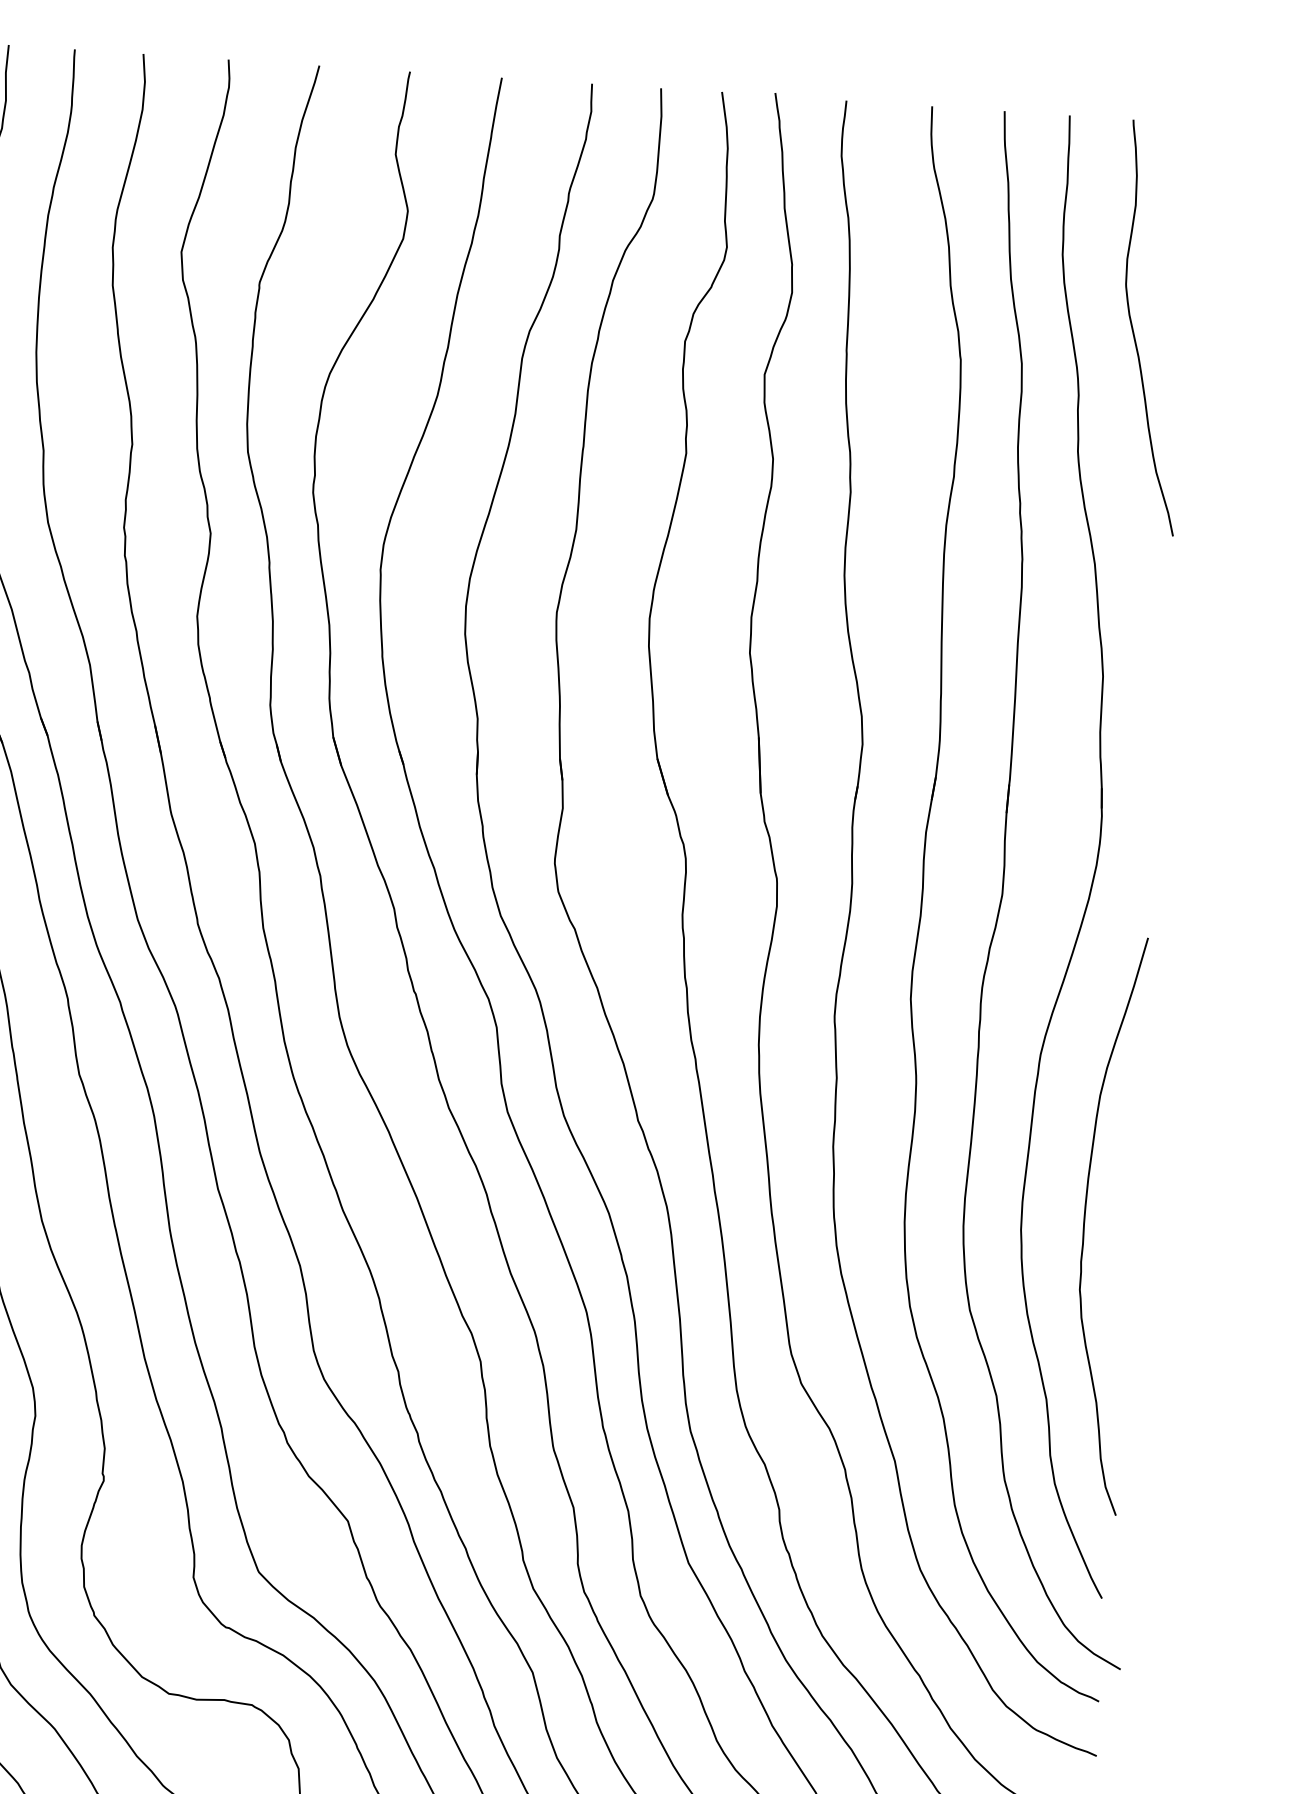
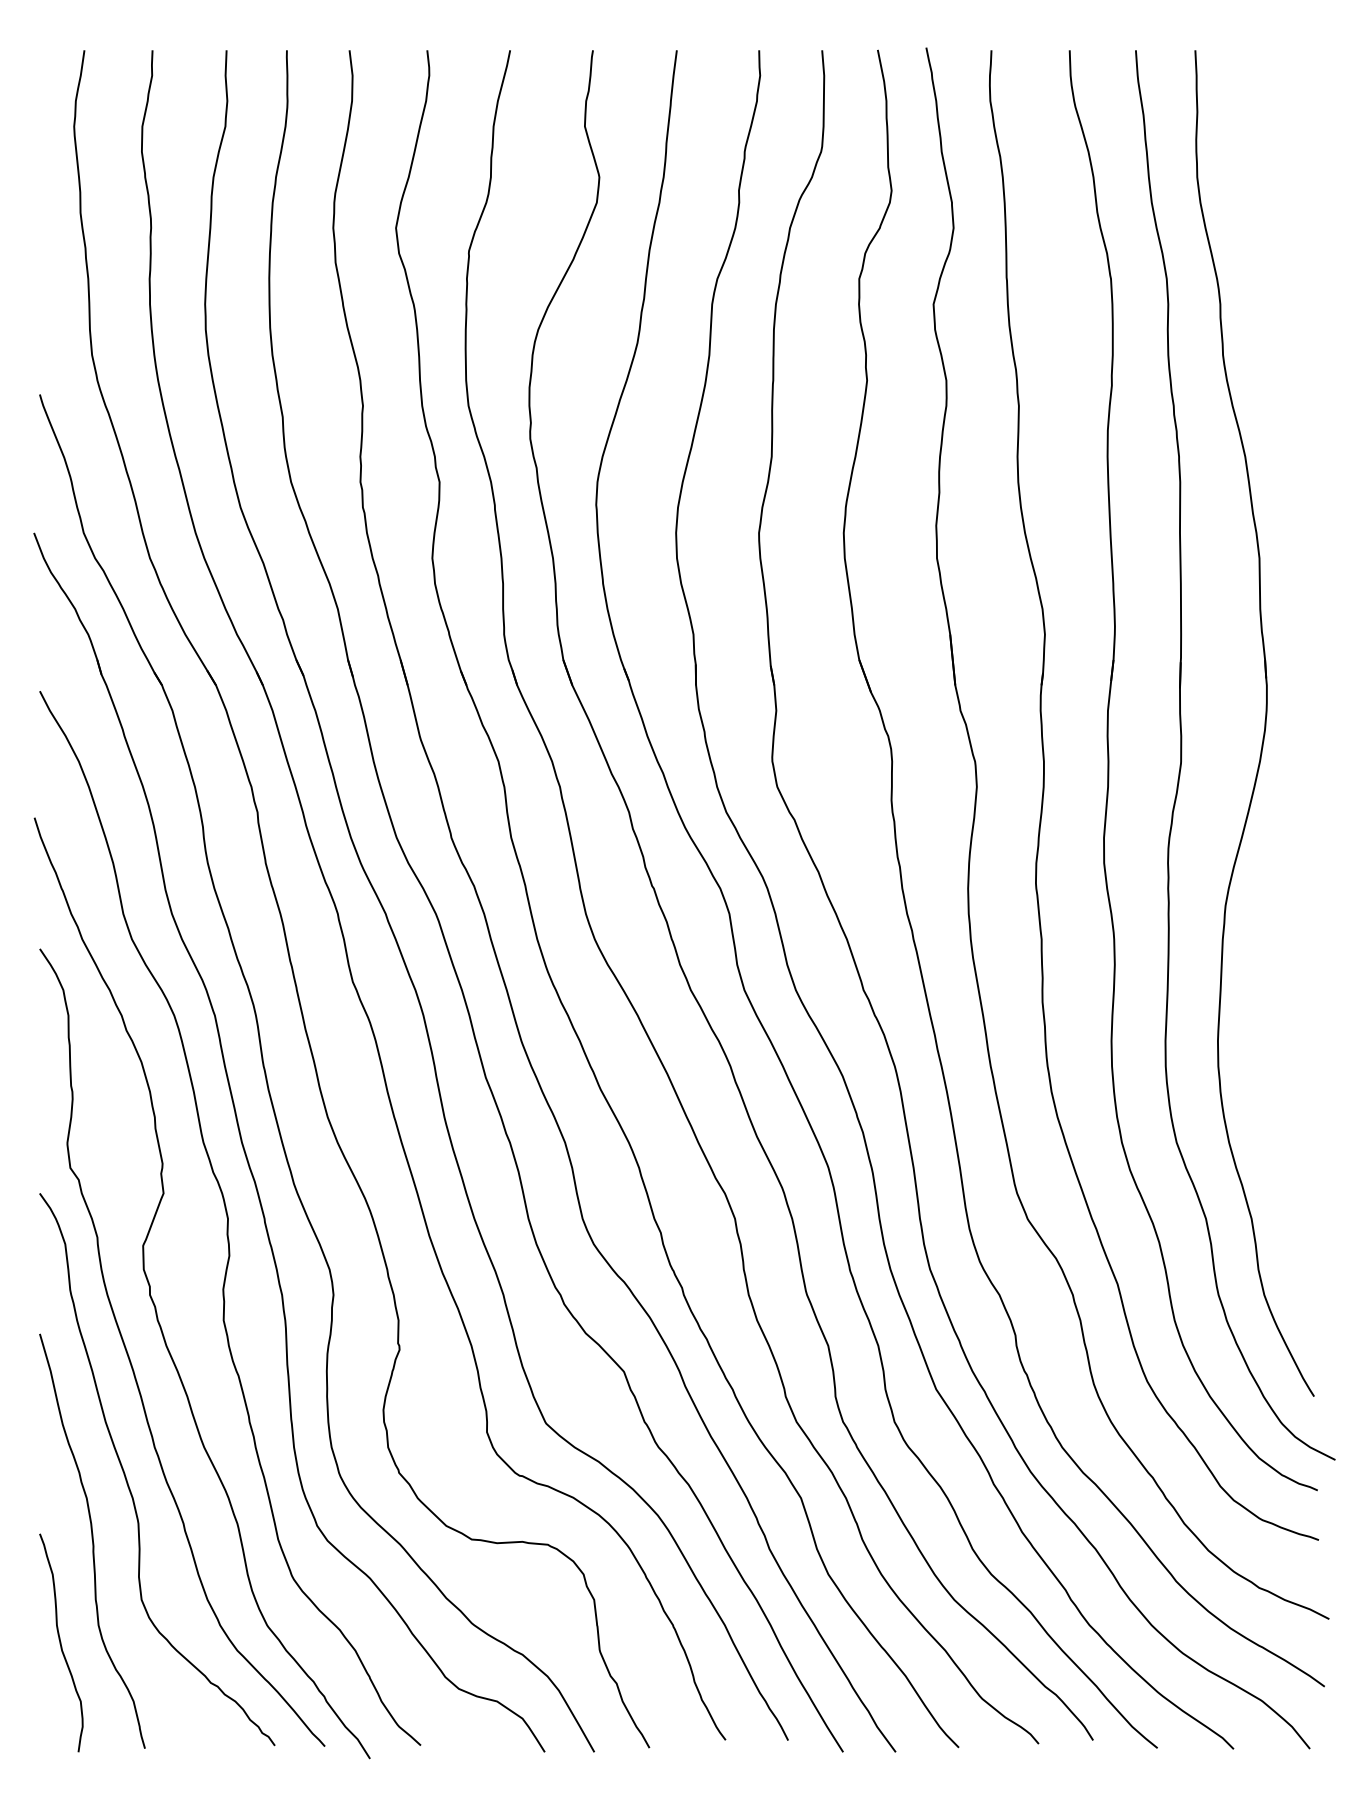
curve: (1134, 333) -> (1267, 244), removed
curve: (1085, 1223) -> (1276, 1056), removed

